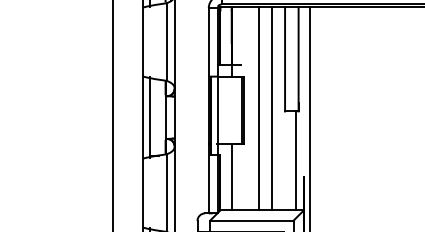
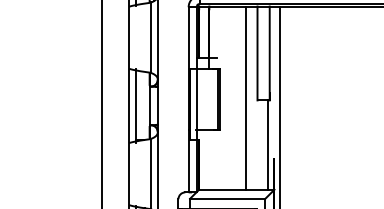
line: (258, 108) -> (233, 97), removed
line: (231, 176) -> (209, 159), removed

